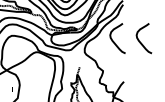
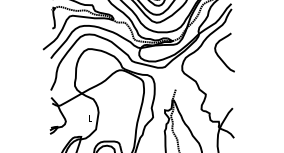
curve: (140, 40) -> (253, 55), removed

